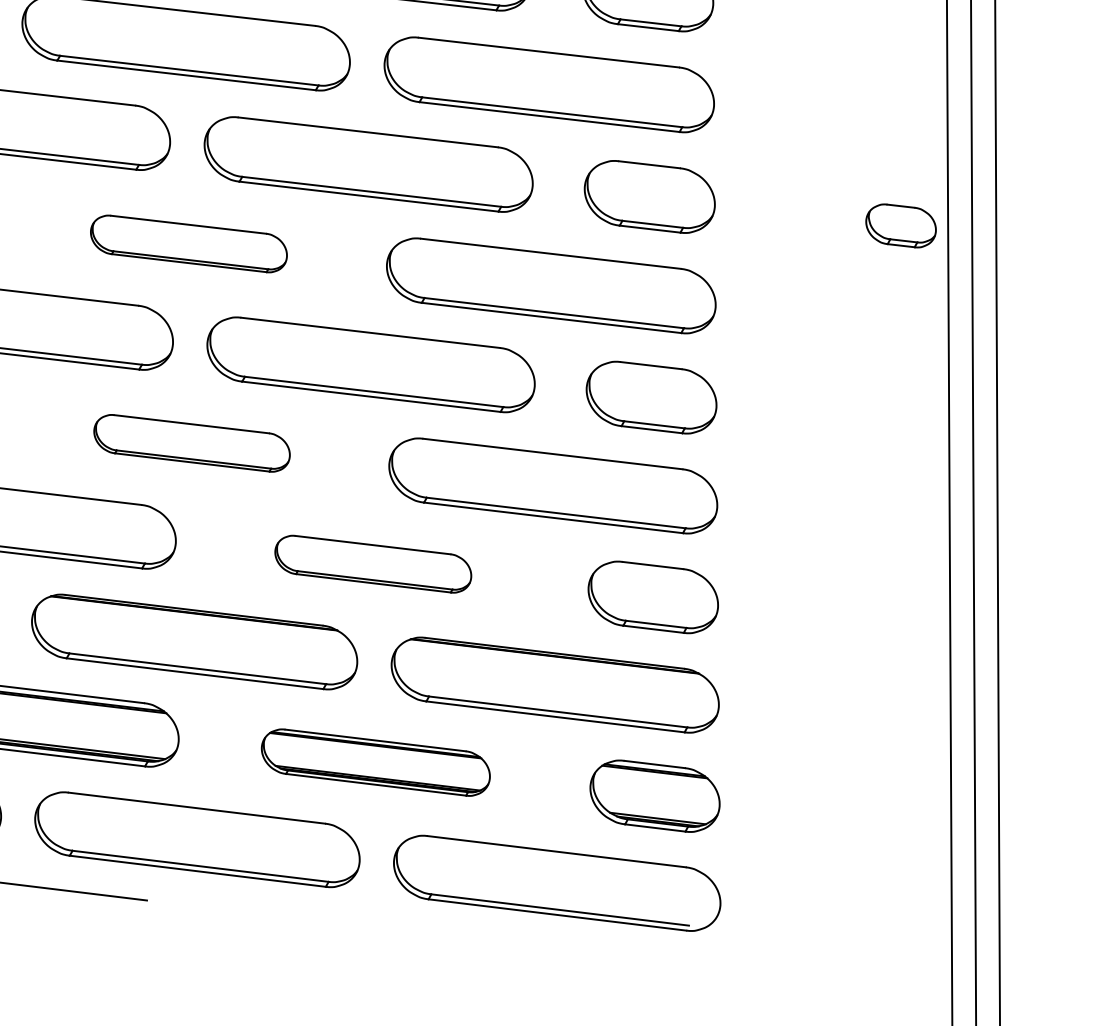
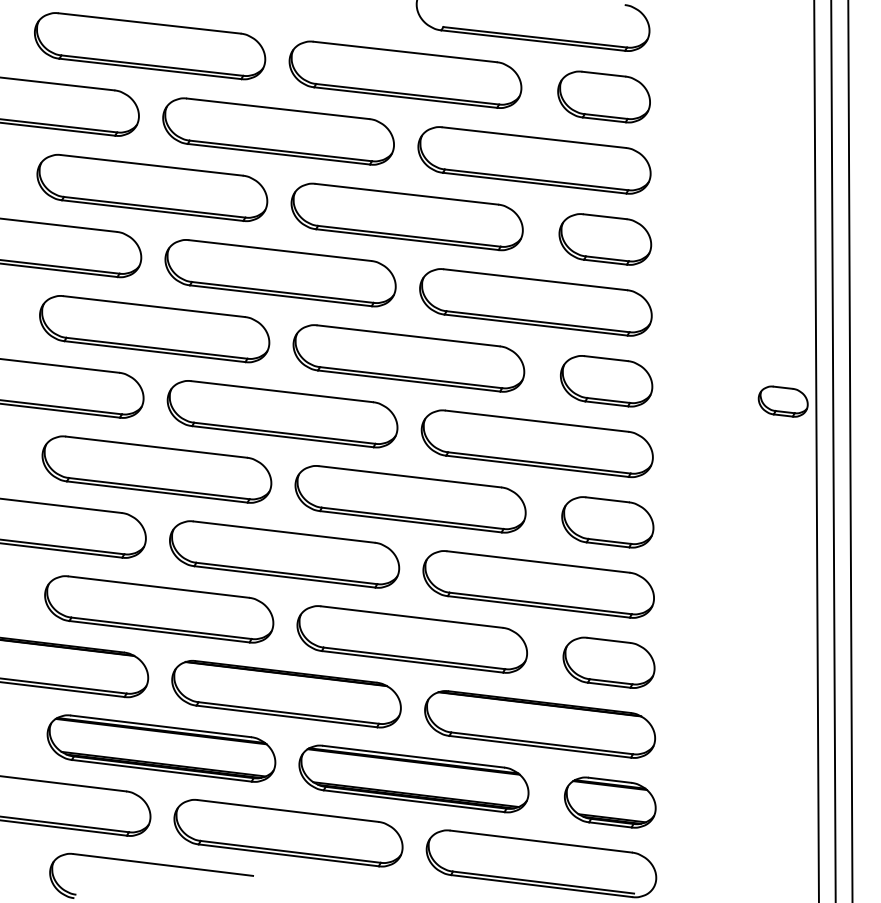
part: (188, 244) -> (282, 414), size x1.67
part: (191, 443) -> (284, 554), size x1.67
part: (372, 564) -> (411, 639), size x1.67
part: (375, 761) -> (413, 778), size x1.43

